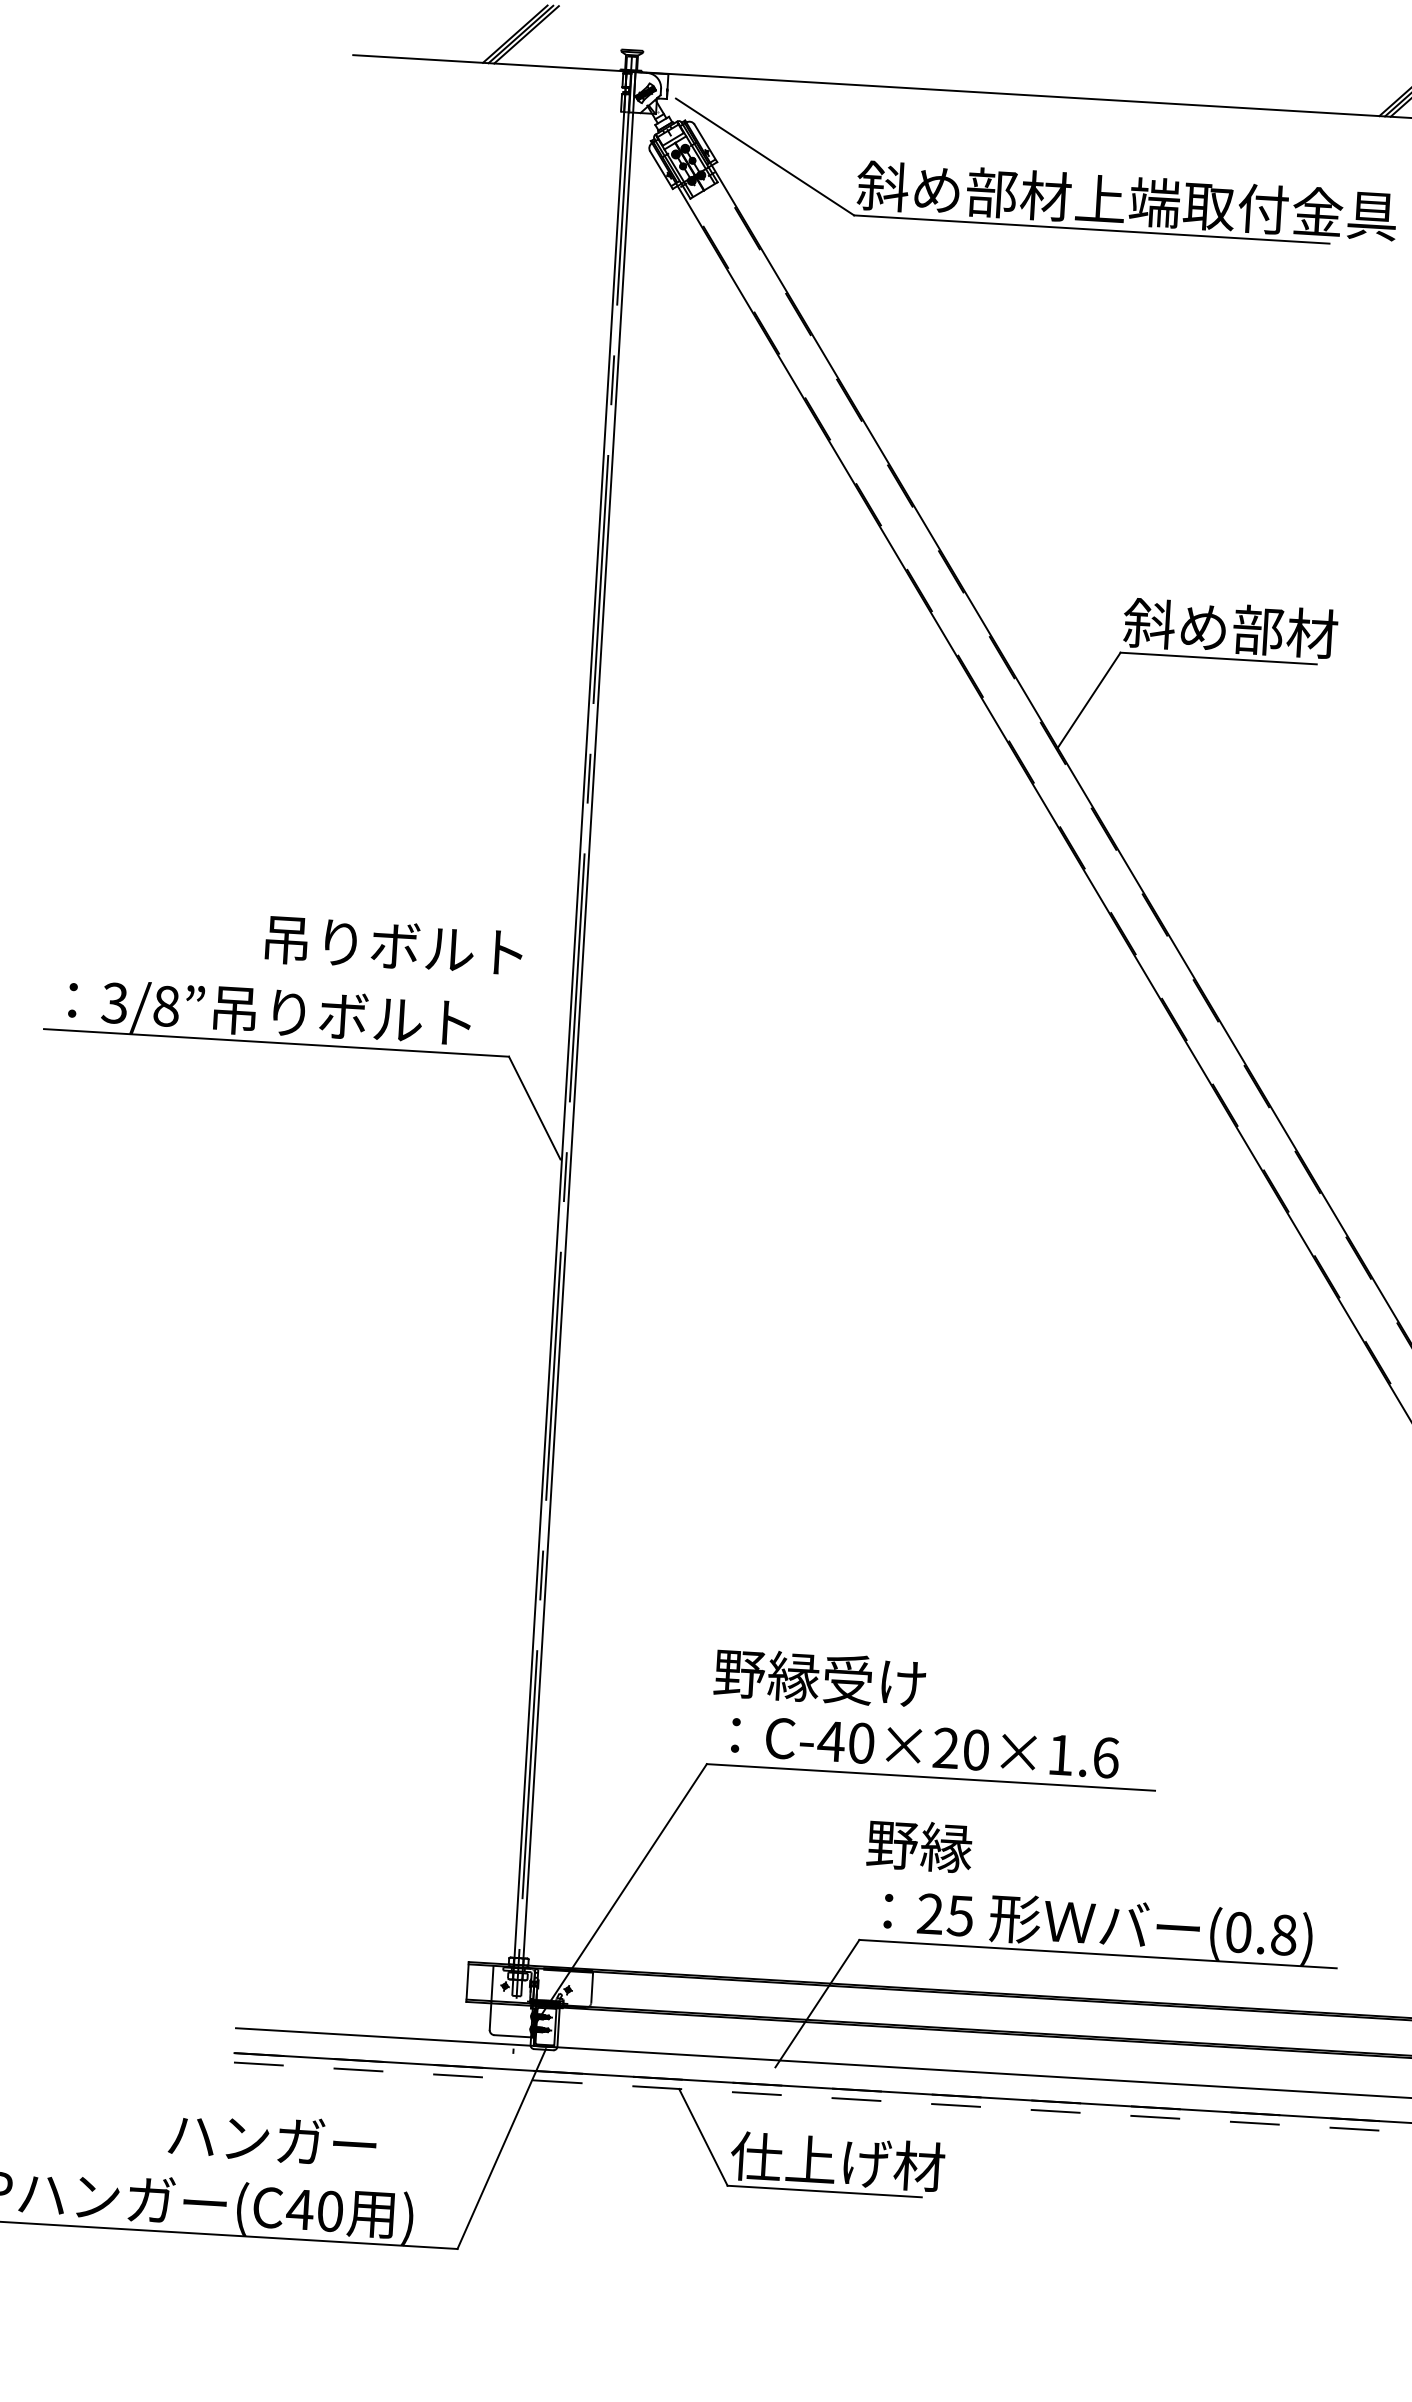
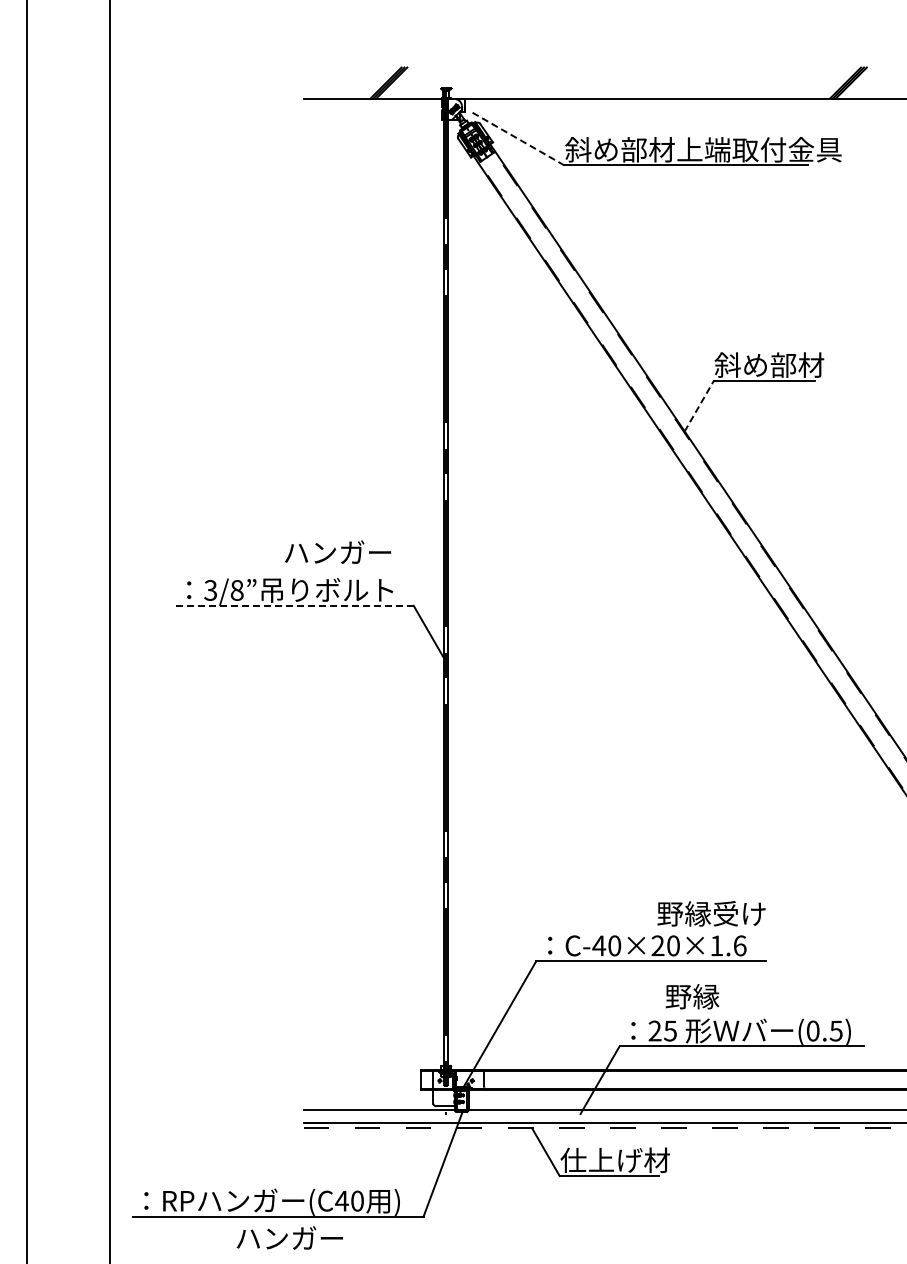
line: (765, 157) -> (517, 138), solid -> dashed
line: (1089, 699) -> (699, 405), solid -> dashed
text: (391, 945) -> (350, 552), 吊りボルト -> ハンガー
line: (276, 1042) -> (294, 605), solid -> dashed
text: (820, 1677) -> (711, 913), moved
text: (919, 1845) -> (692, 996), moved
text: (1282, 1933) -> (835, 1030), (0.8) -> (0.5)
text: (272, 2138) -> (289, 1237), moved

